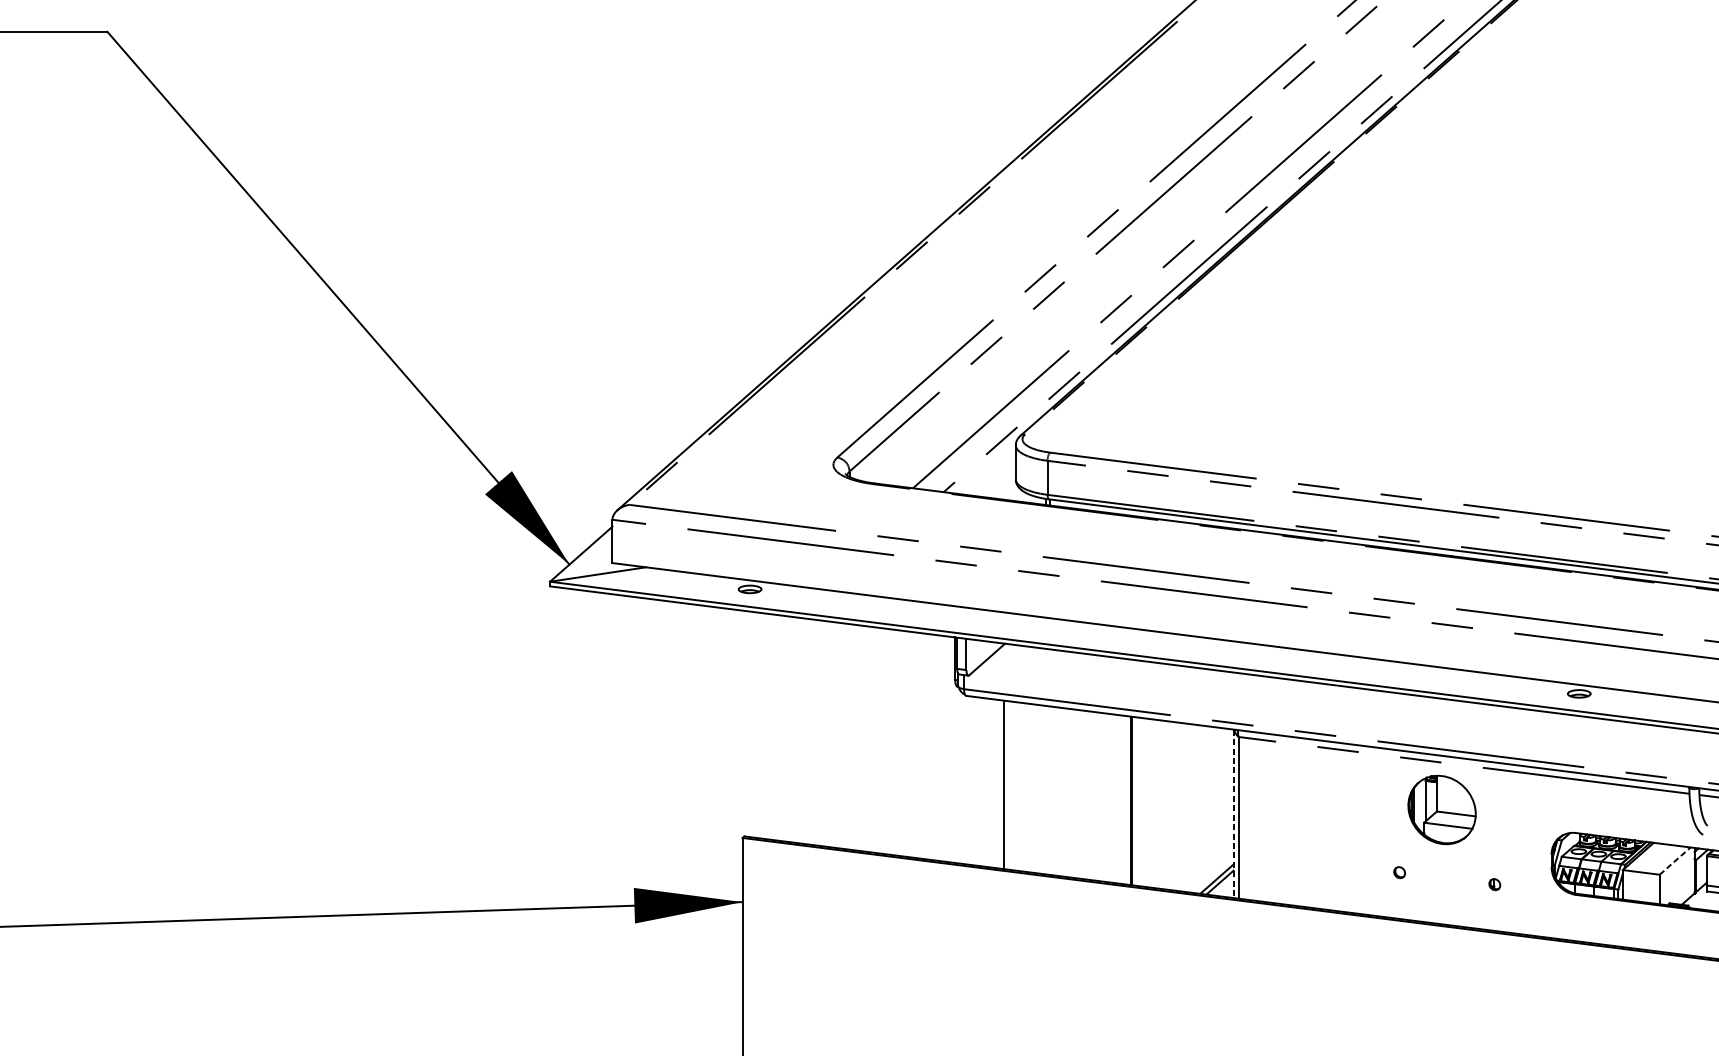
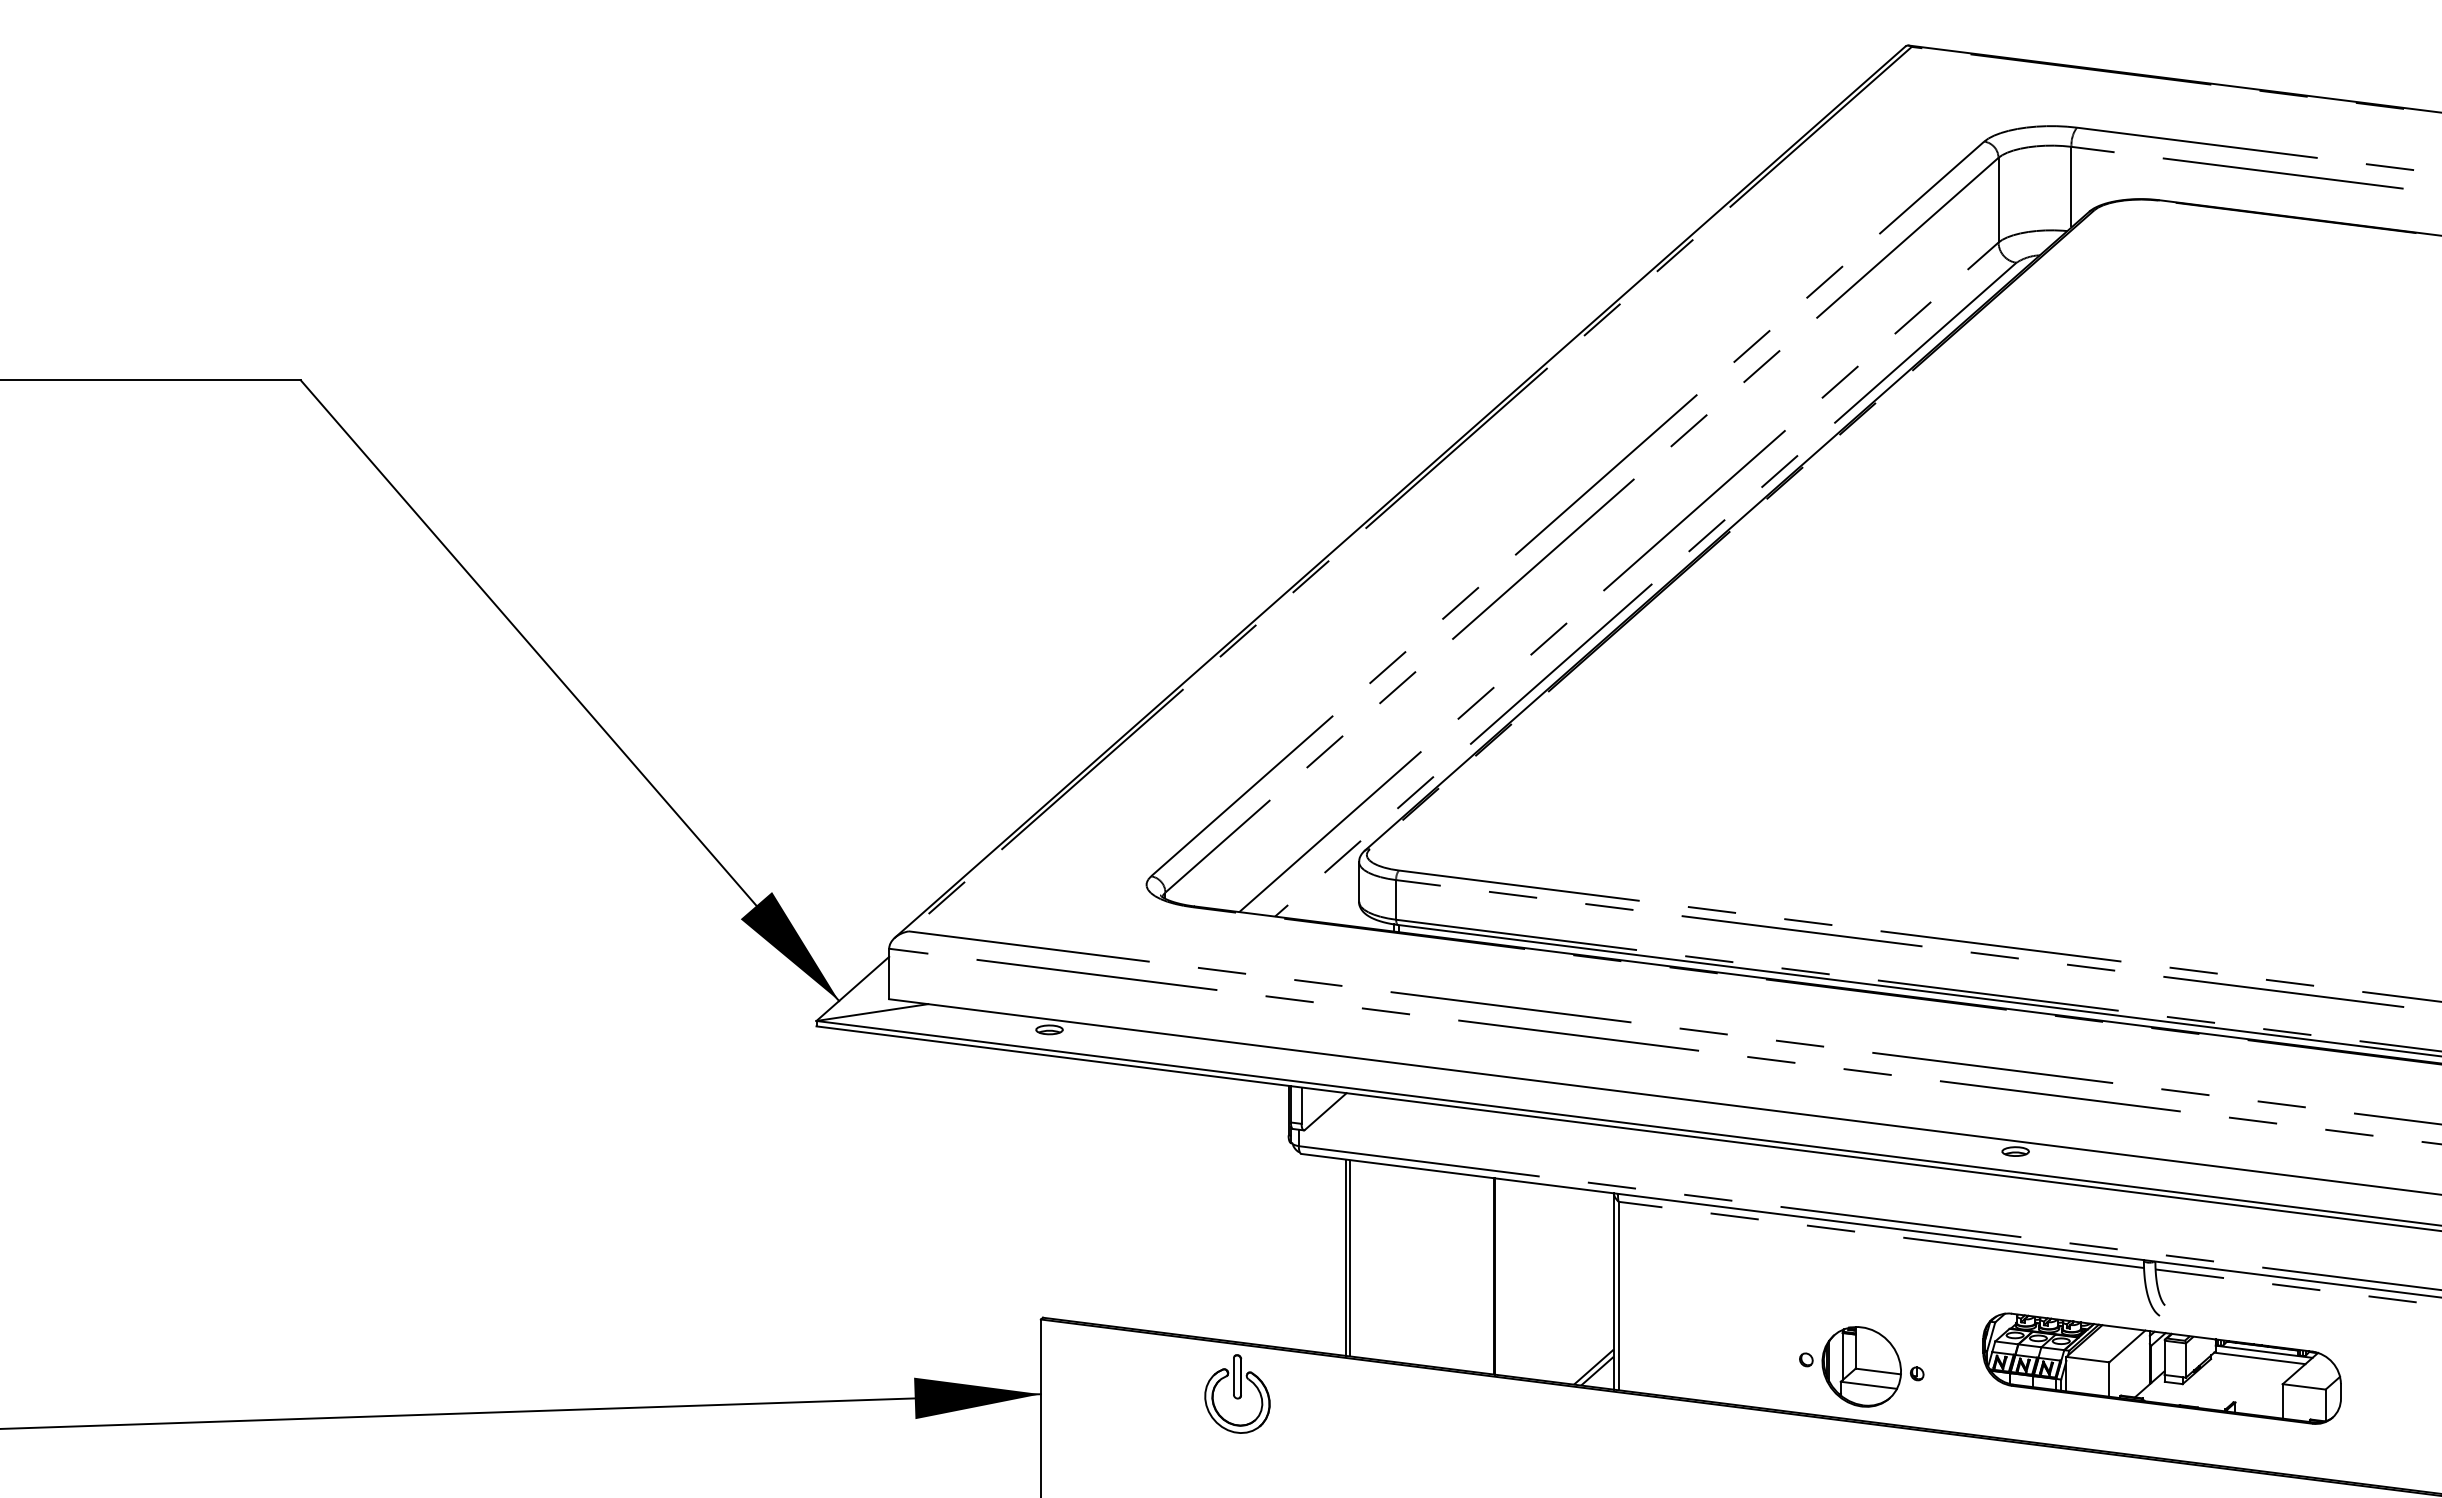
line: (1008, 785) -> (1350, 1258), added
part: (1441, 809) -> (1861, 1366), moved
line: (1234, 813) -> (1613, 1291), dashed -> solid
line: (1675, 861) -> (2127, 1346), dashed -> solid
part: (911, 901) -> (1237, 1393), added

